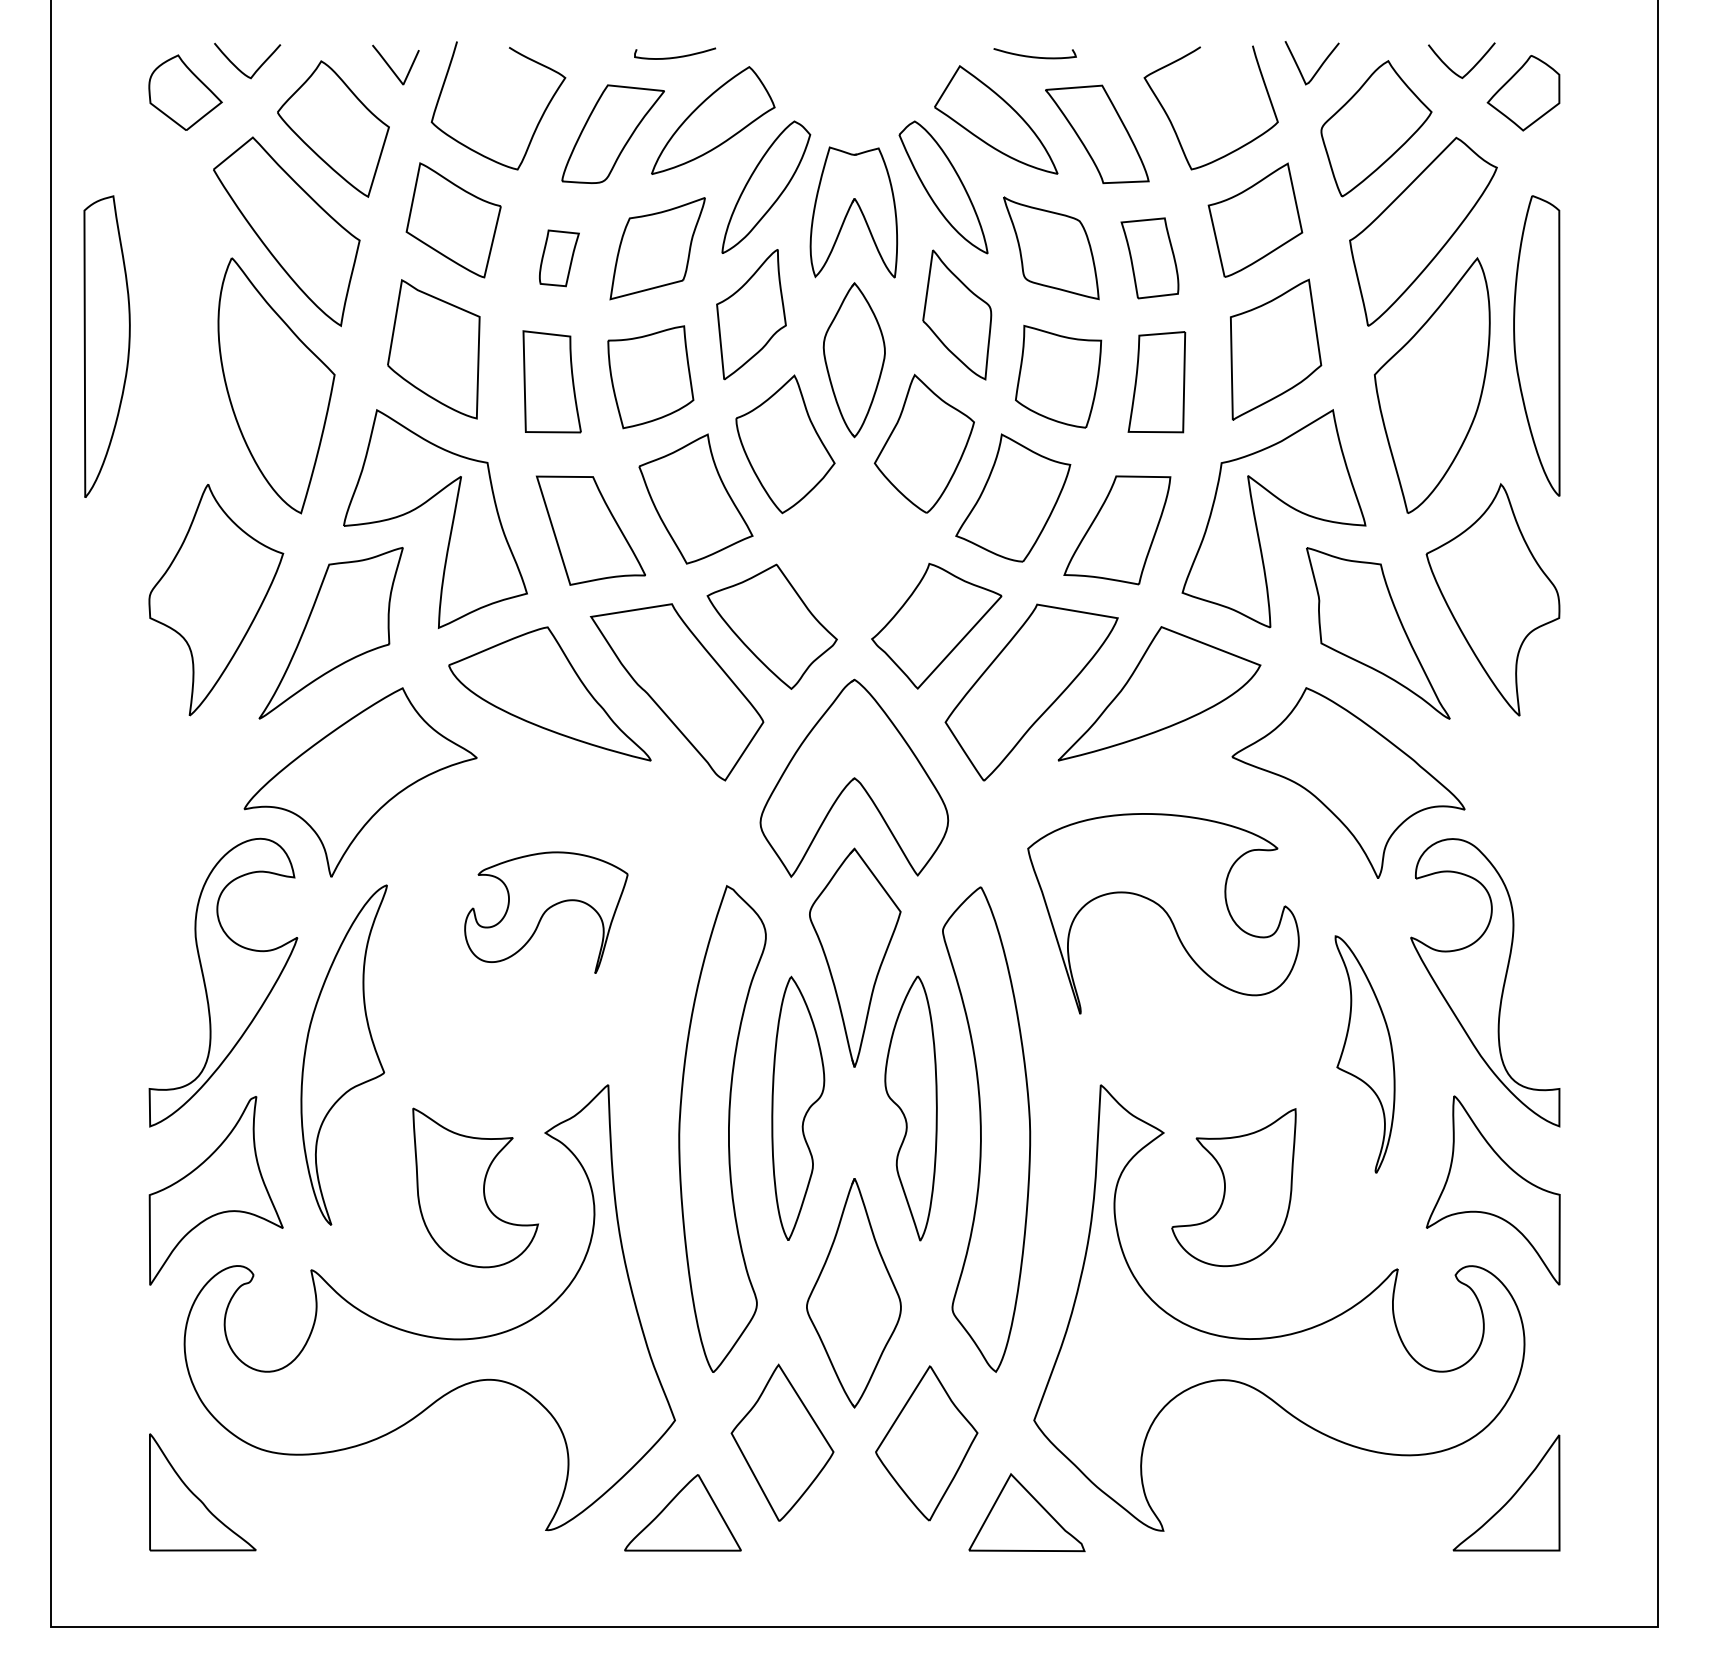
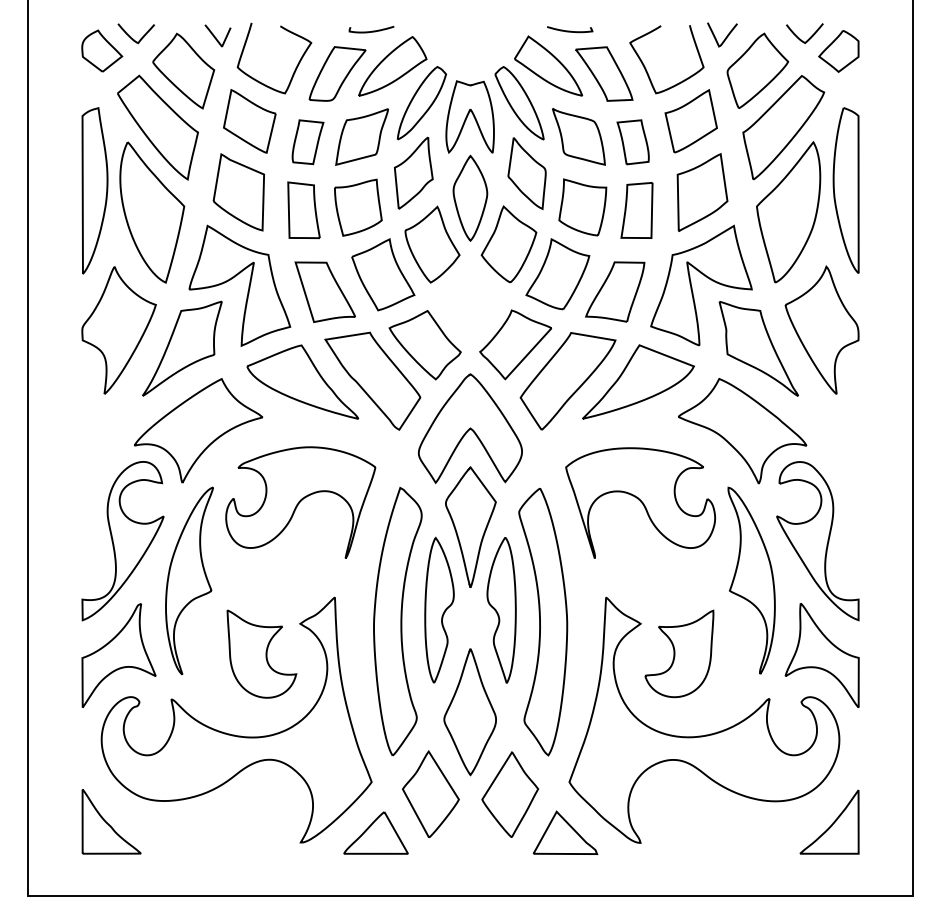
part: (558, 258) -> (307, 142), size x1.43
part: (106, 345) -> (94, 190), moved
part: (545, 912) -> (300, 502), size x1.67
part: (1364, 1054) -> (751, 580), size x1.43

